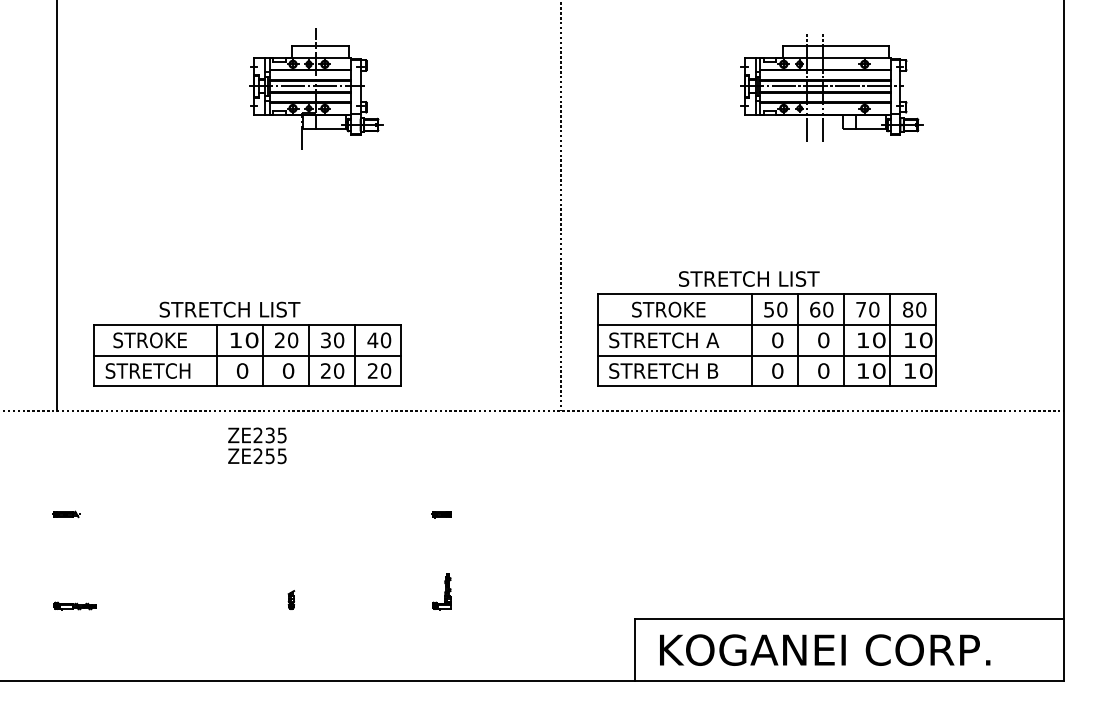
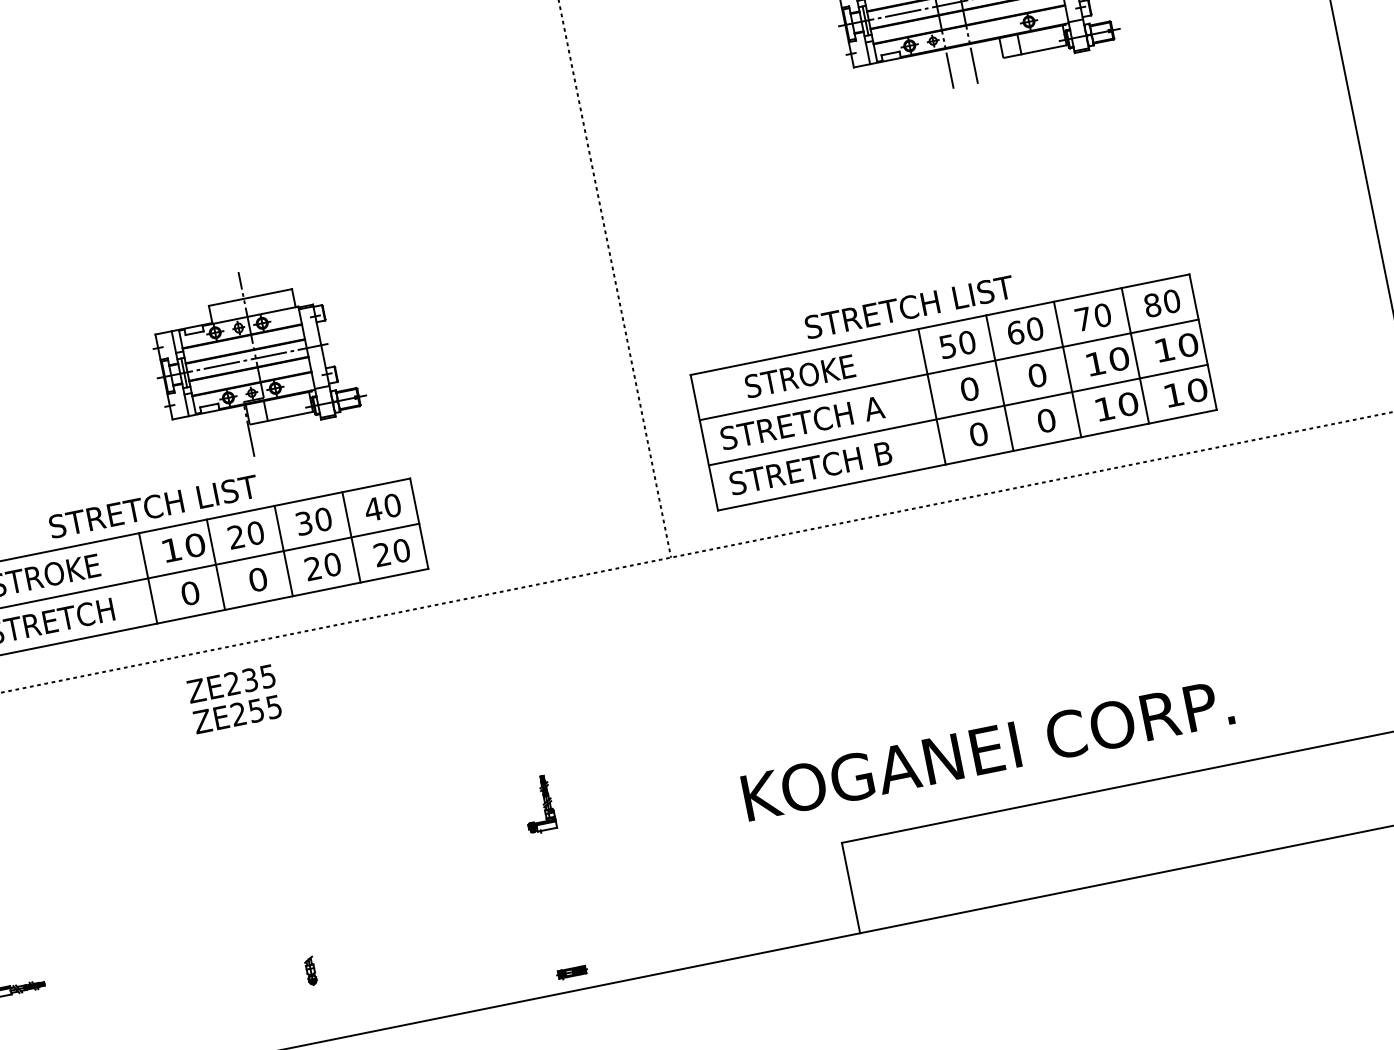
part: (316, 88) -> (257, 361), moved
part: (441, 514) -> (571, 972), moved
part: (441, 591) -> (538, 804), moved
part: (291, 599) -> (310, 969), moved
text: (825, 649) -> (988, 749), moved

